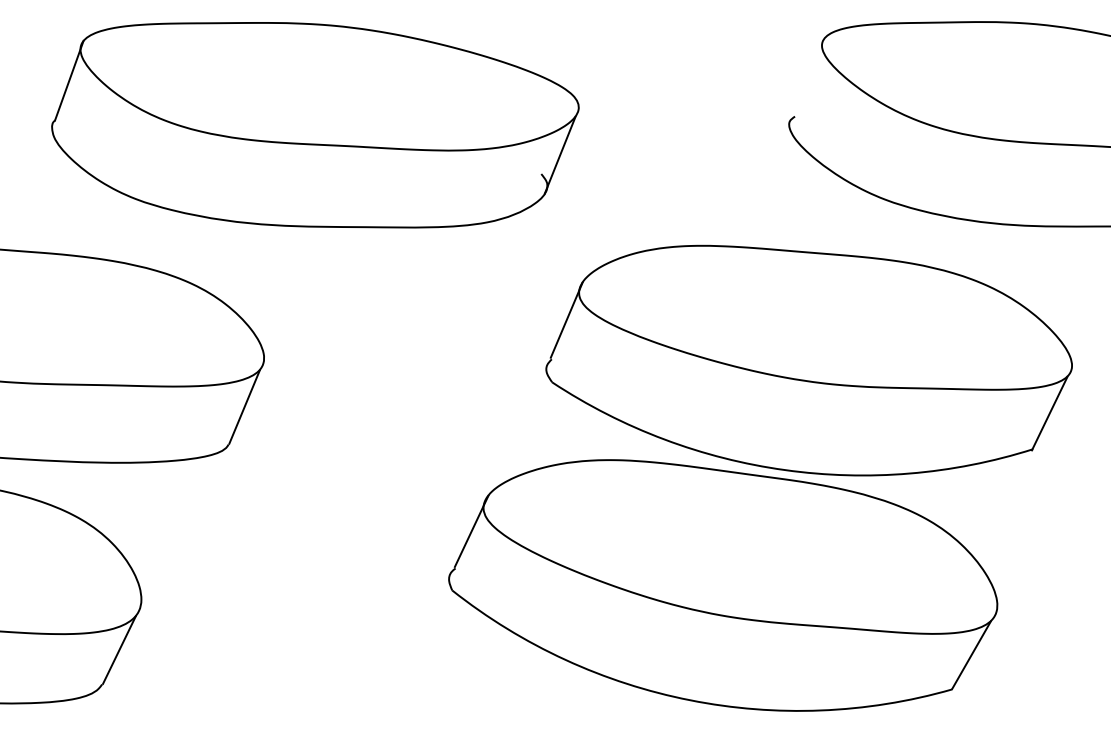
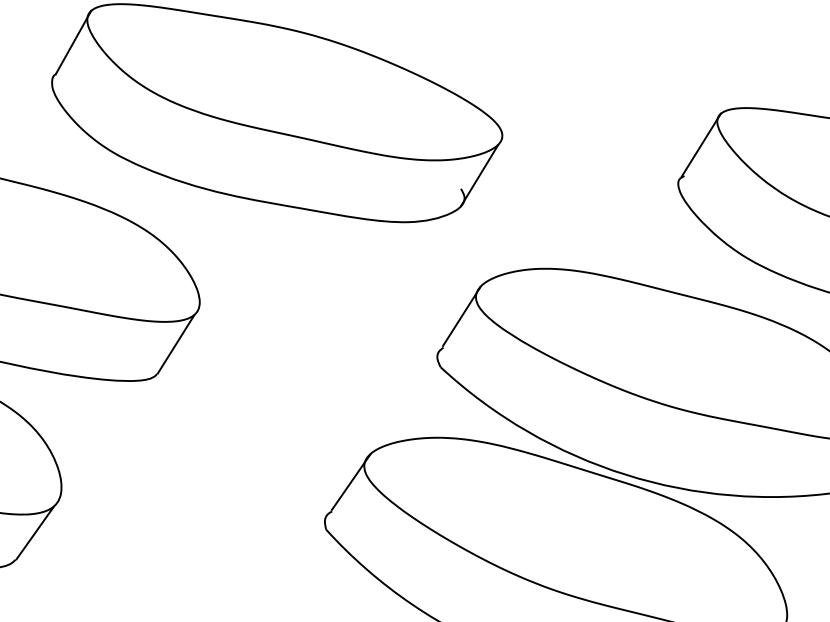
line: (808, 77) -> (701, 144), added

